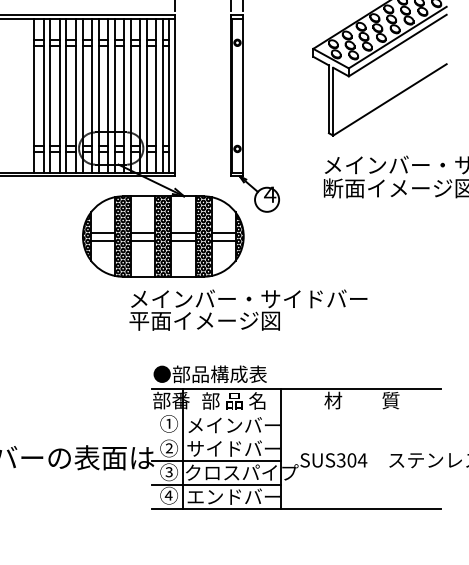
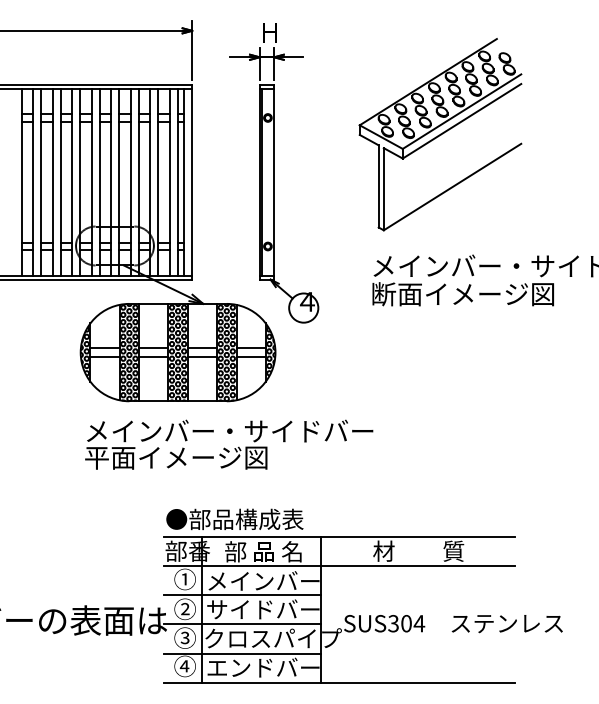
text: (248, 309) -> (229, 444), moved
line: (295, 413) -> (338, 566), added
line: (215, 437) -> (241, 595), added

